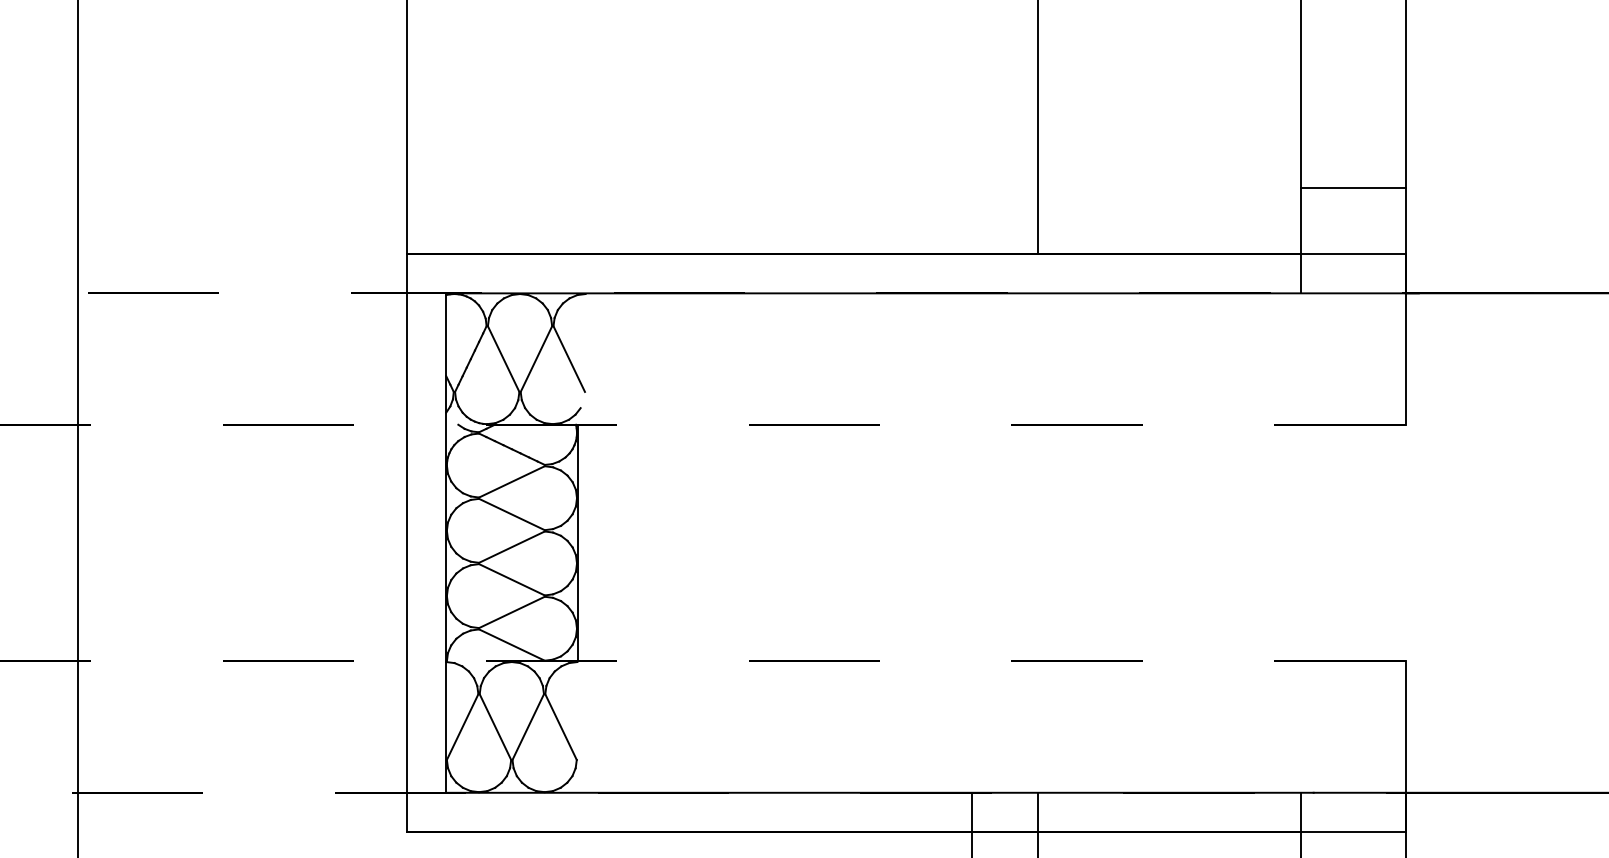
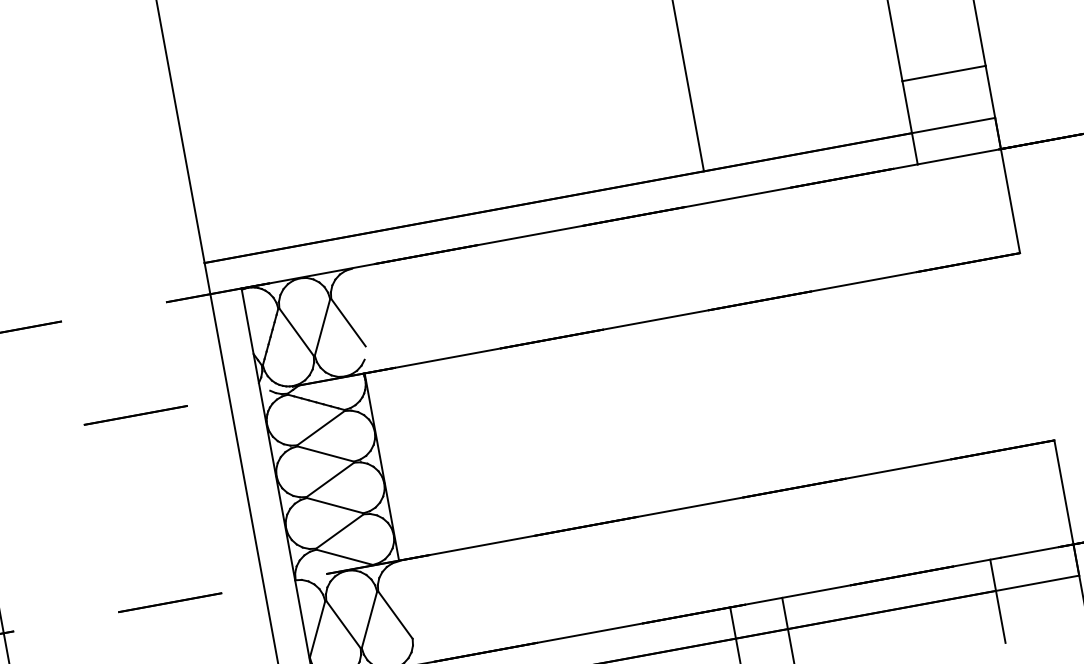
line: (991, 424) -> (692, 313), dashed -> solid
line: (991, 661) -> (726, 500), dashed -> solid

